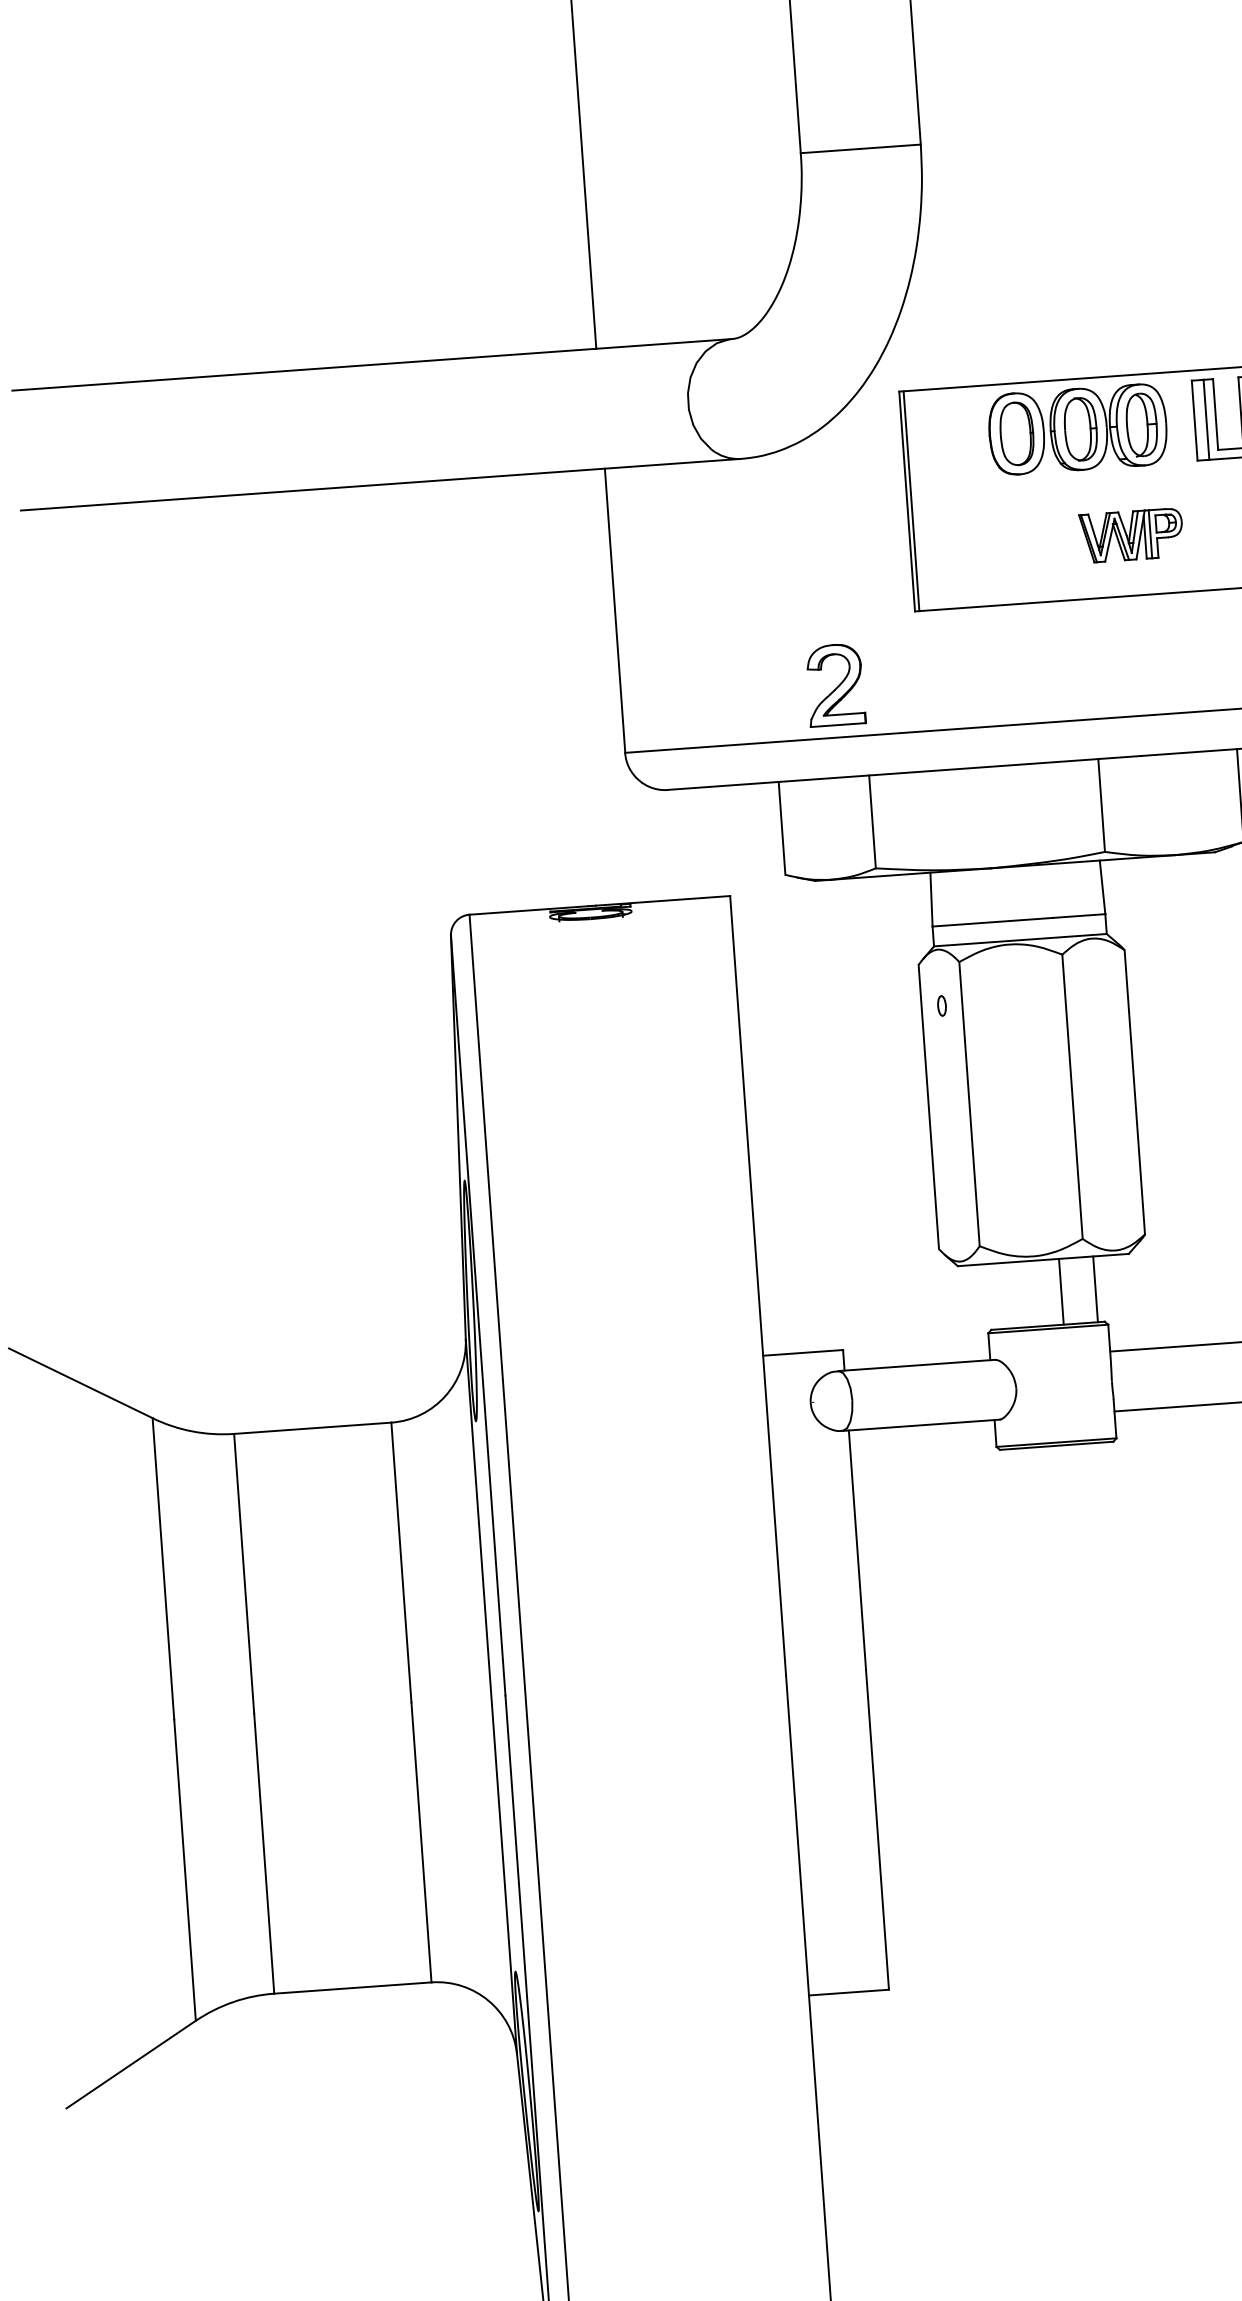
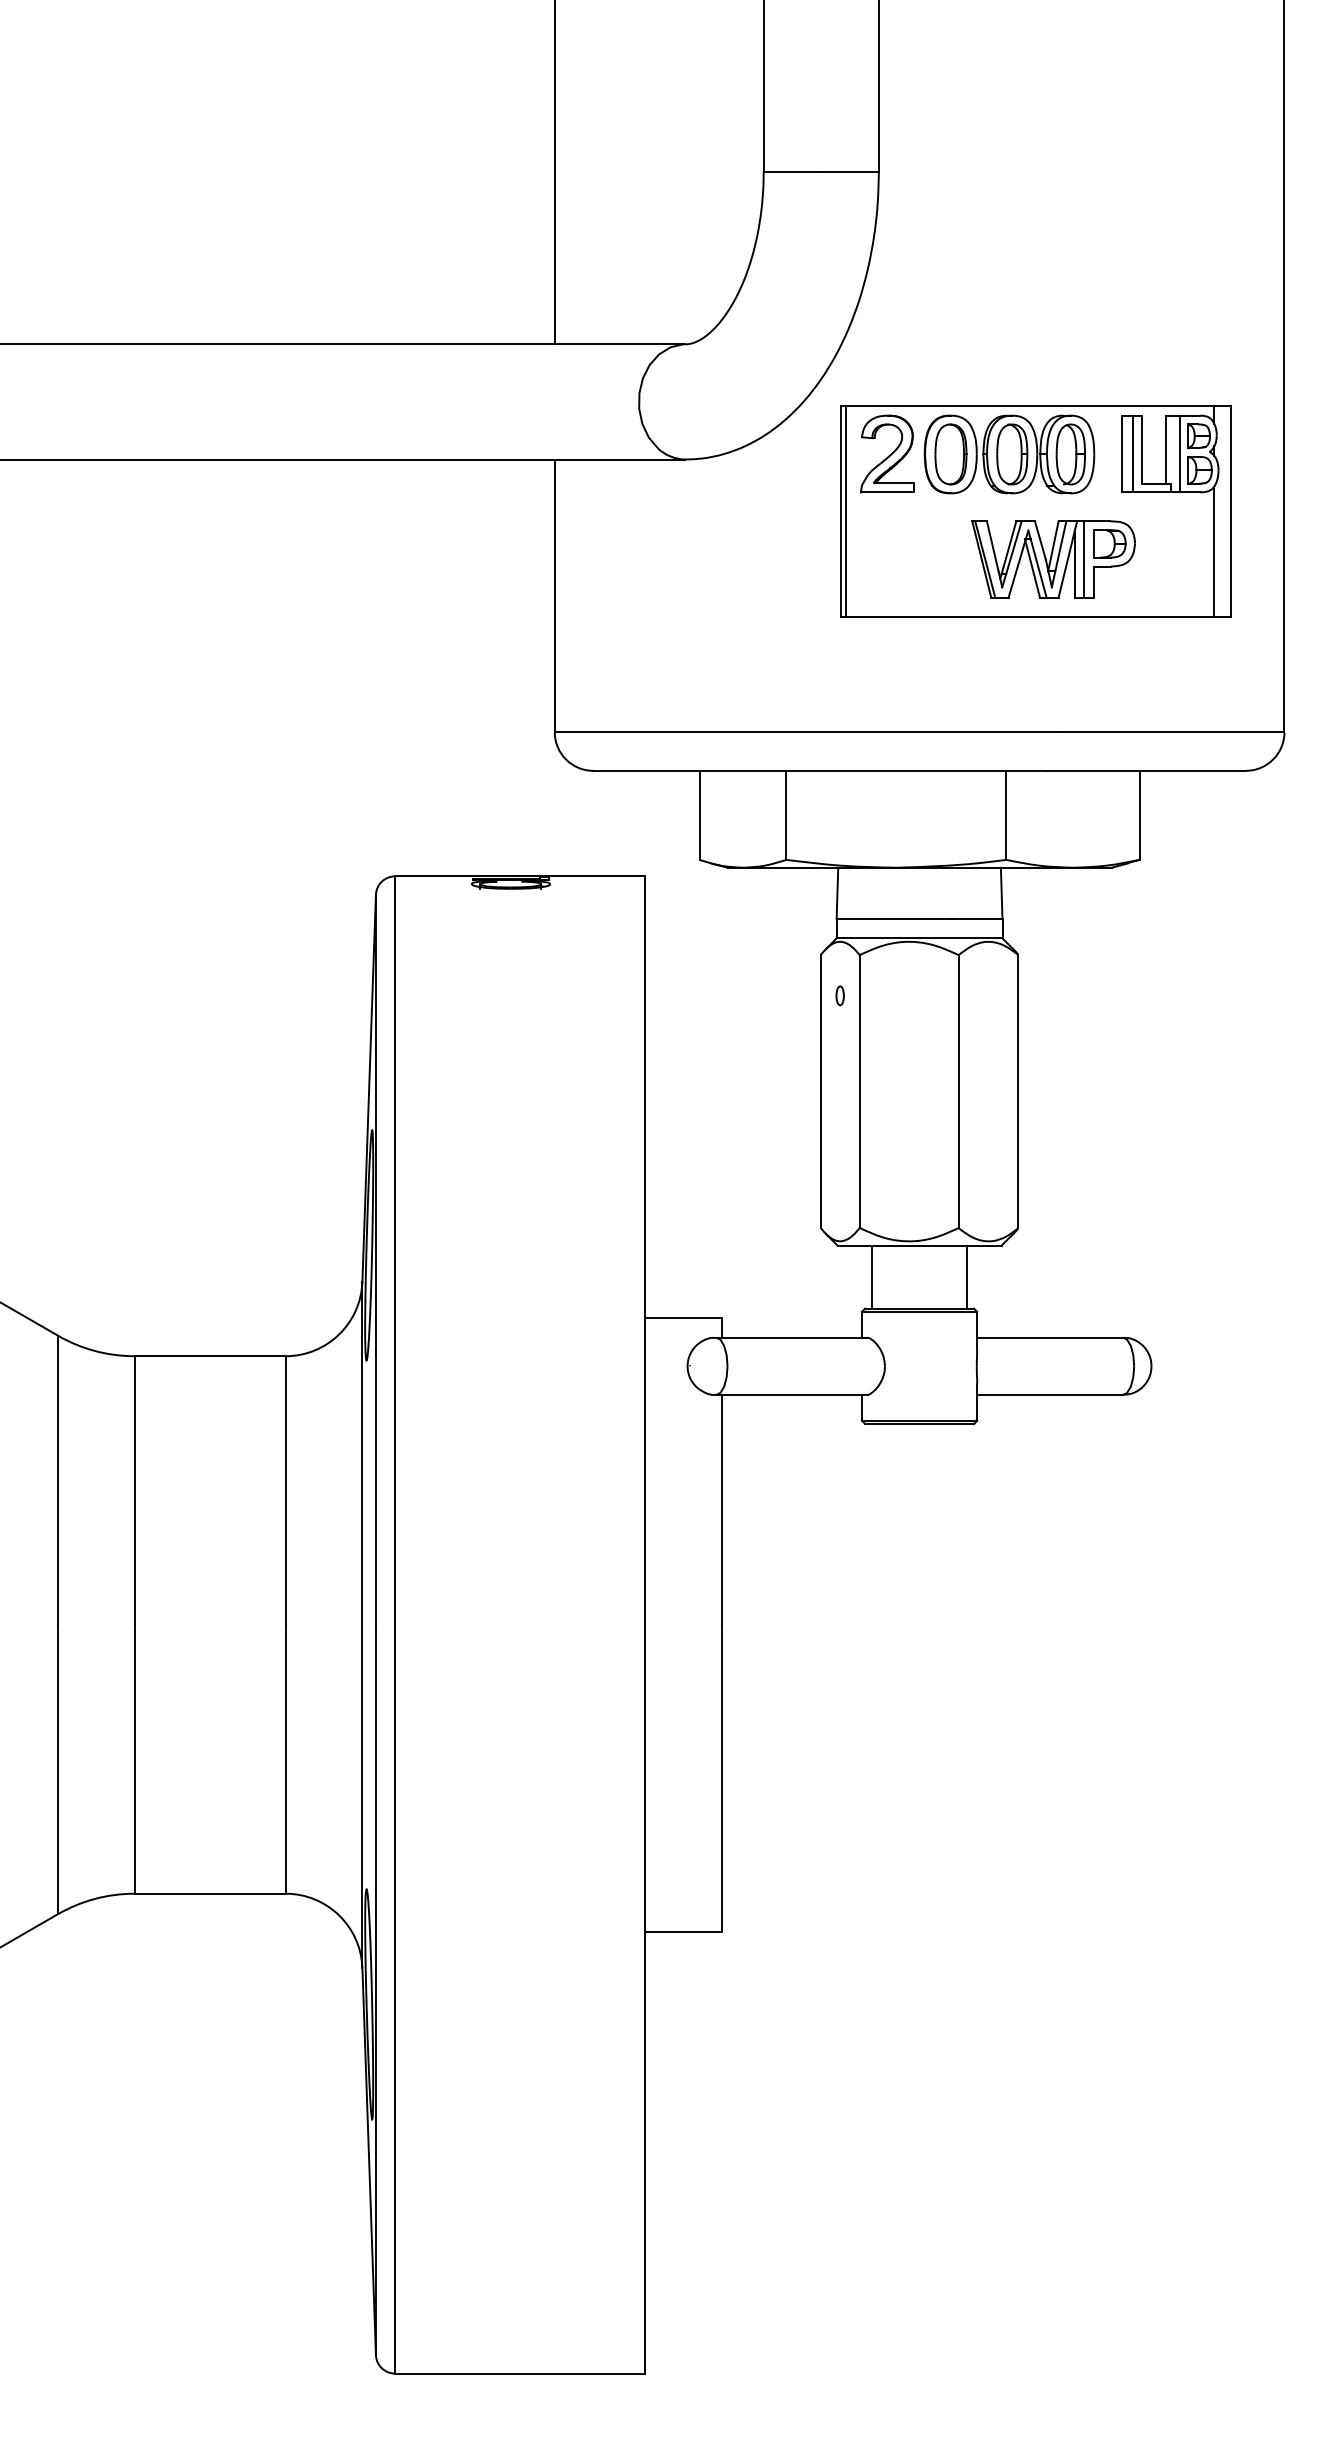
part: (1131, 535) -> (1053, 559), size x1.67
part: (835, 684) -> (887, 453), moved
line: (1061, 1291) -> (871, 1276), moved

